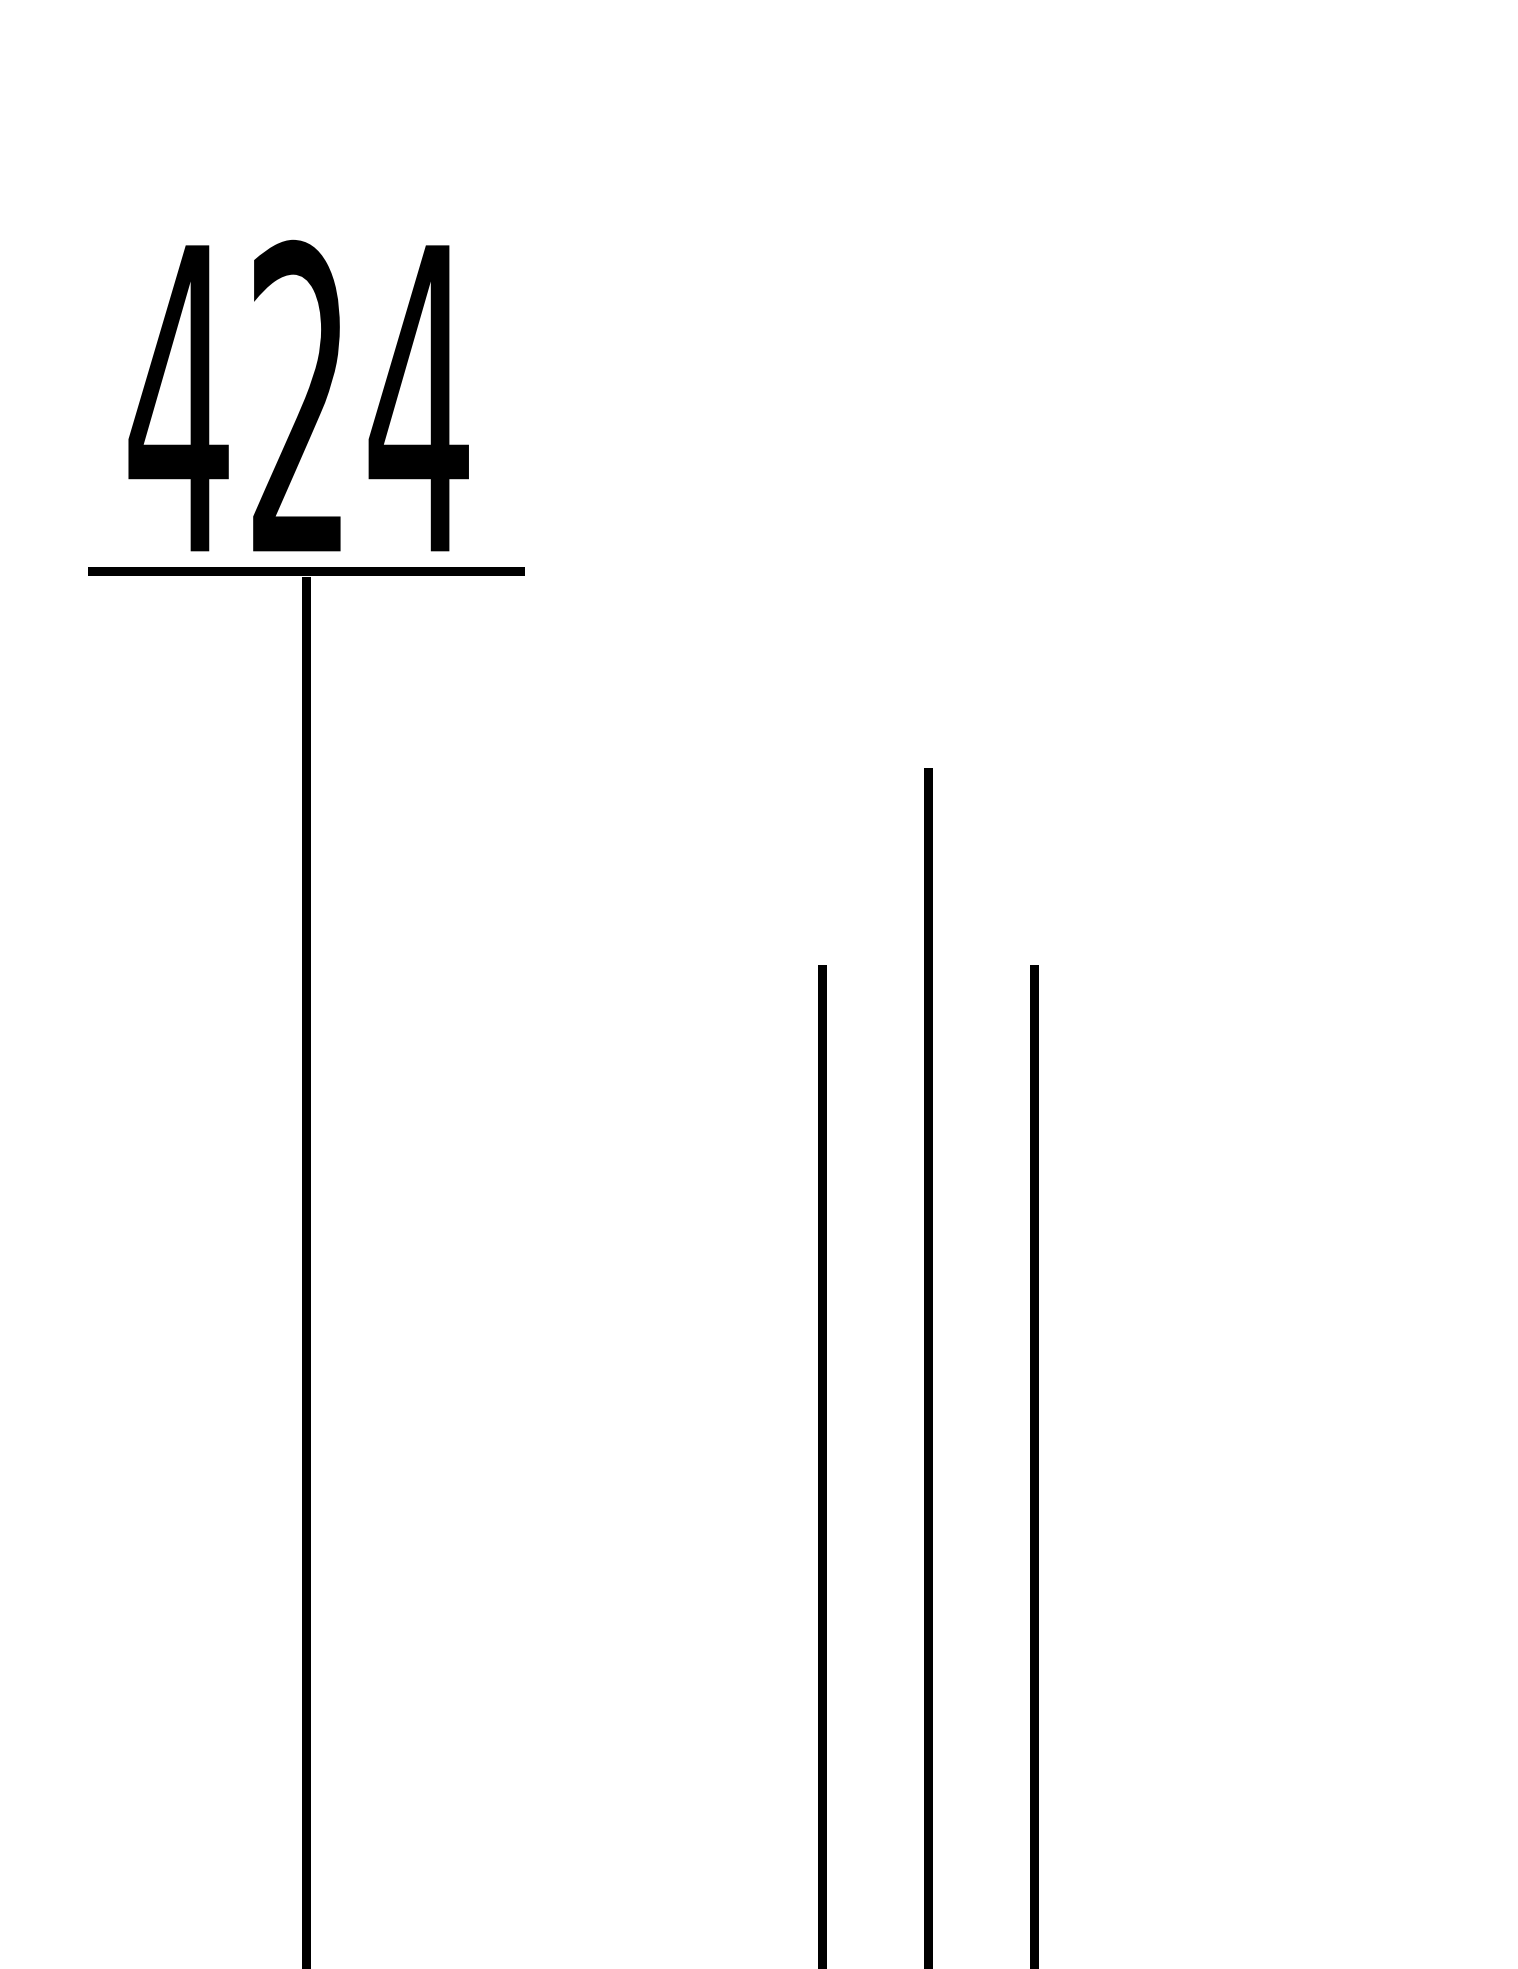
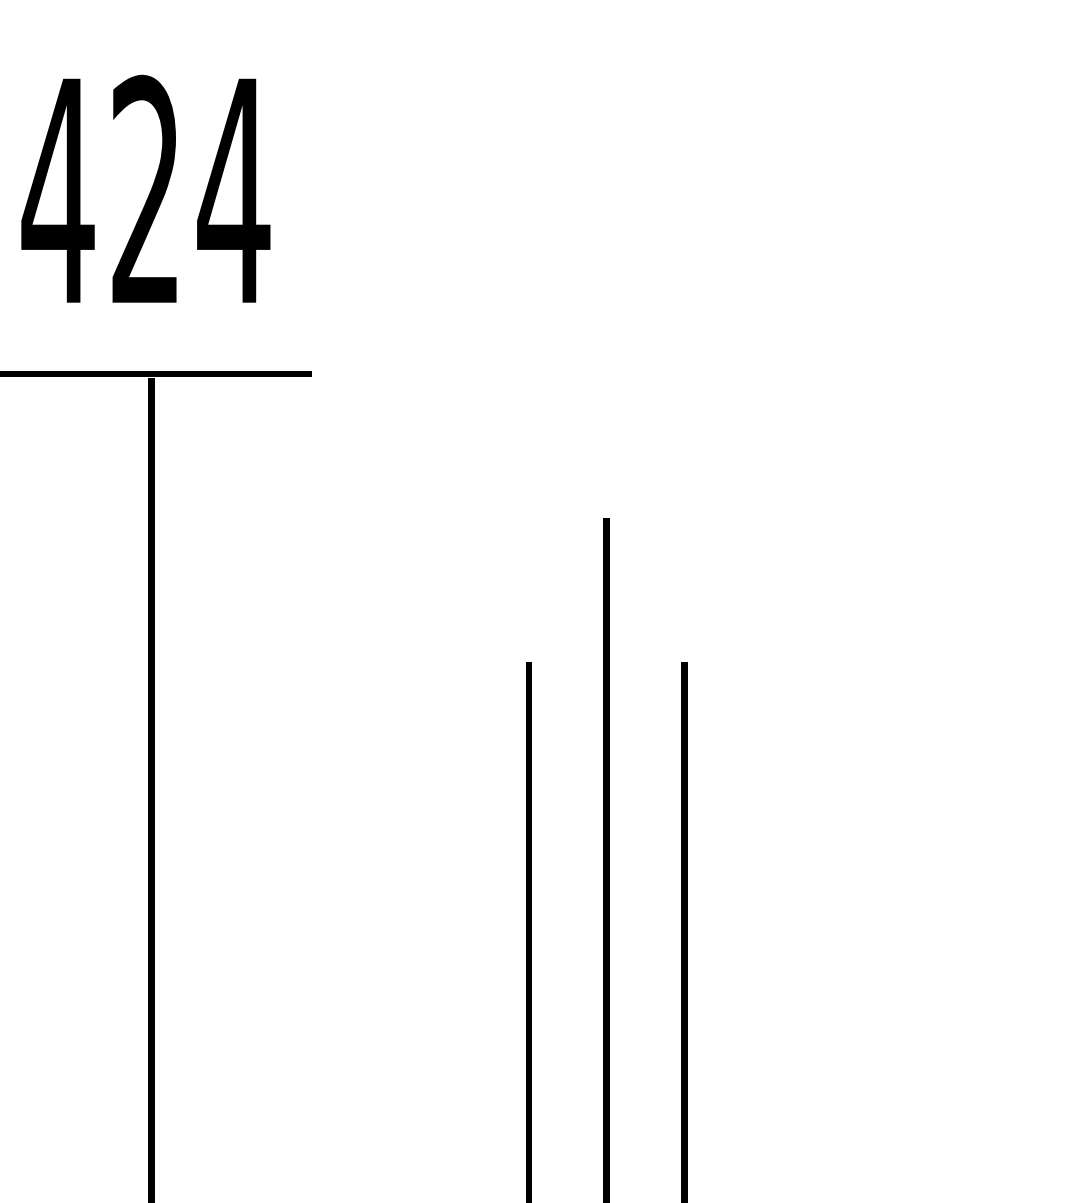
text: (298, 395) -> (145, 188), moved

